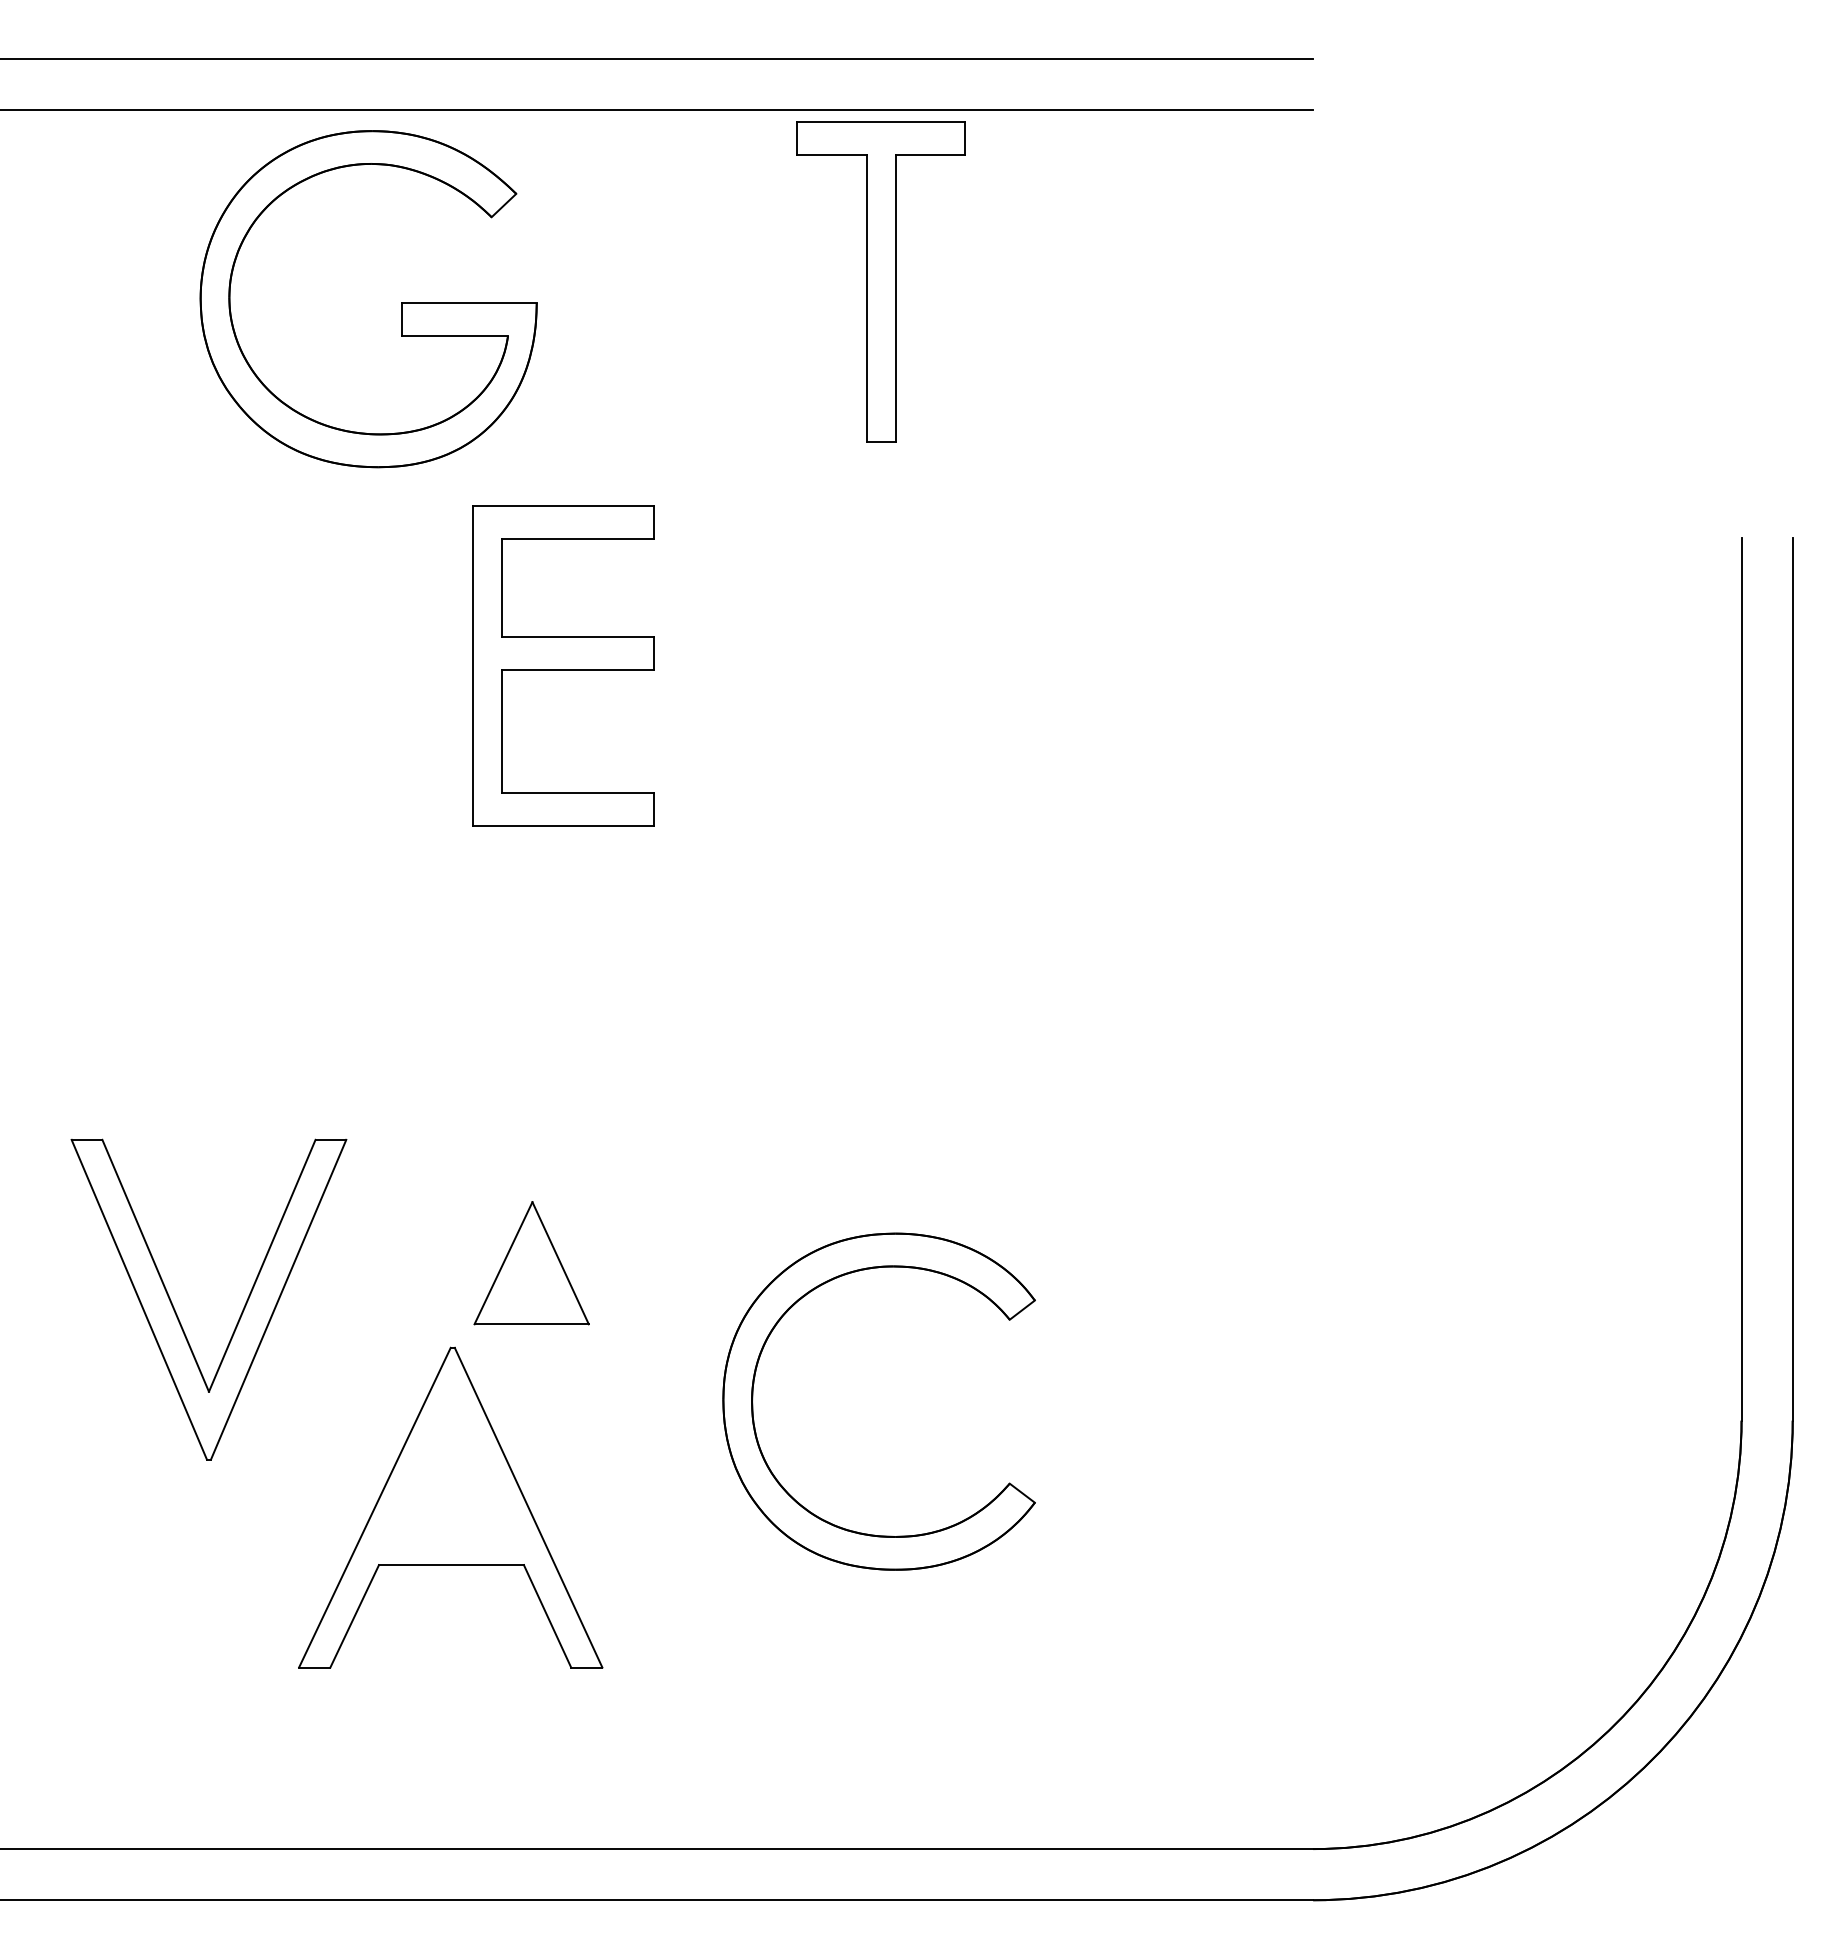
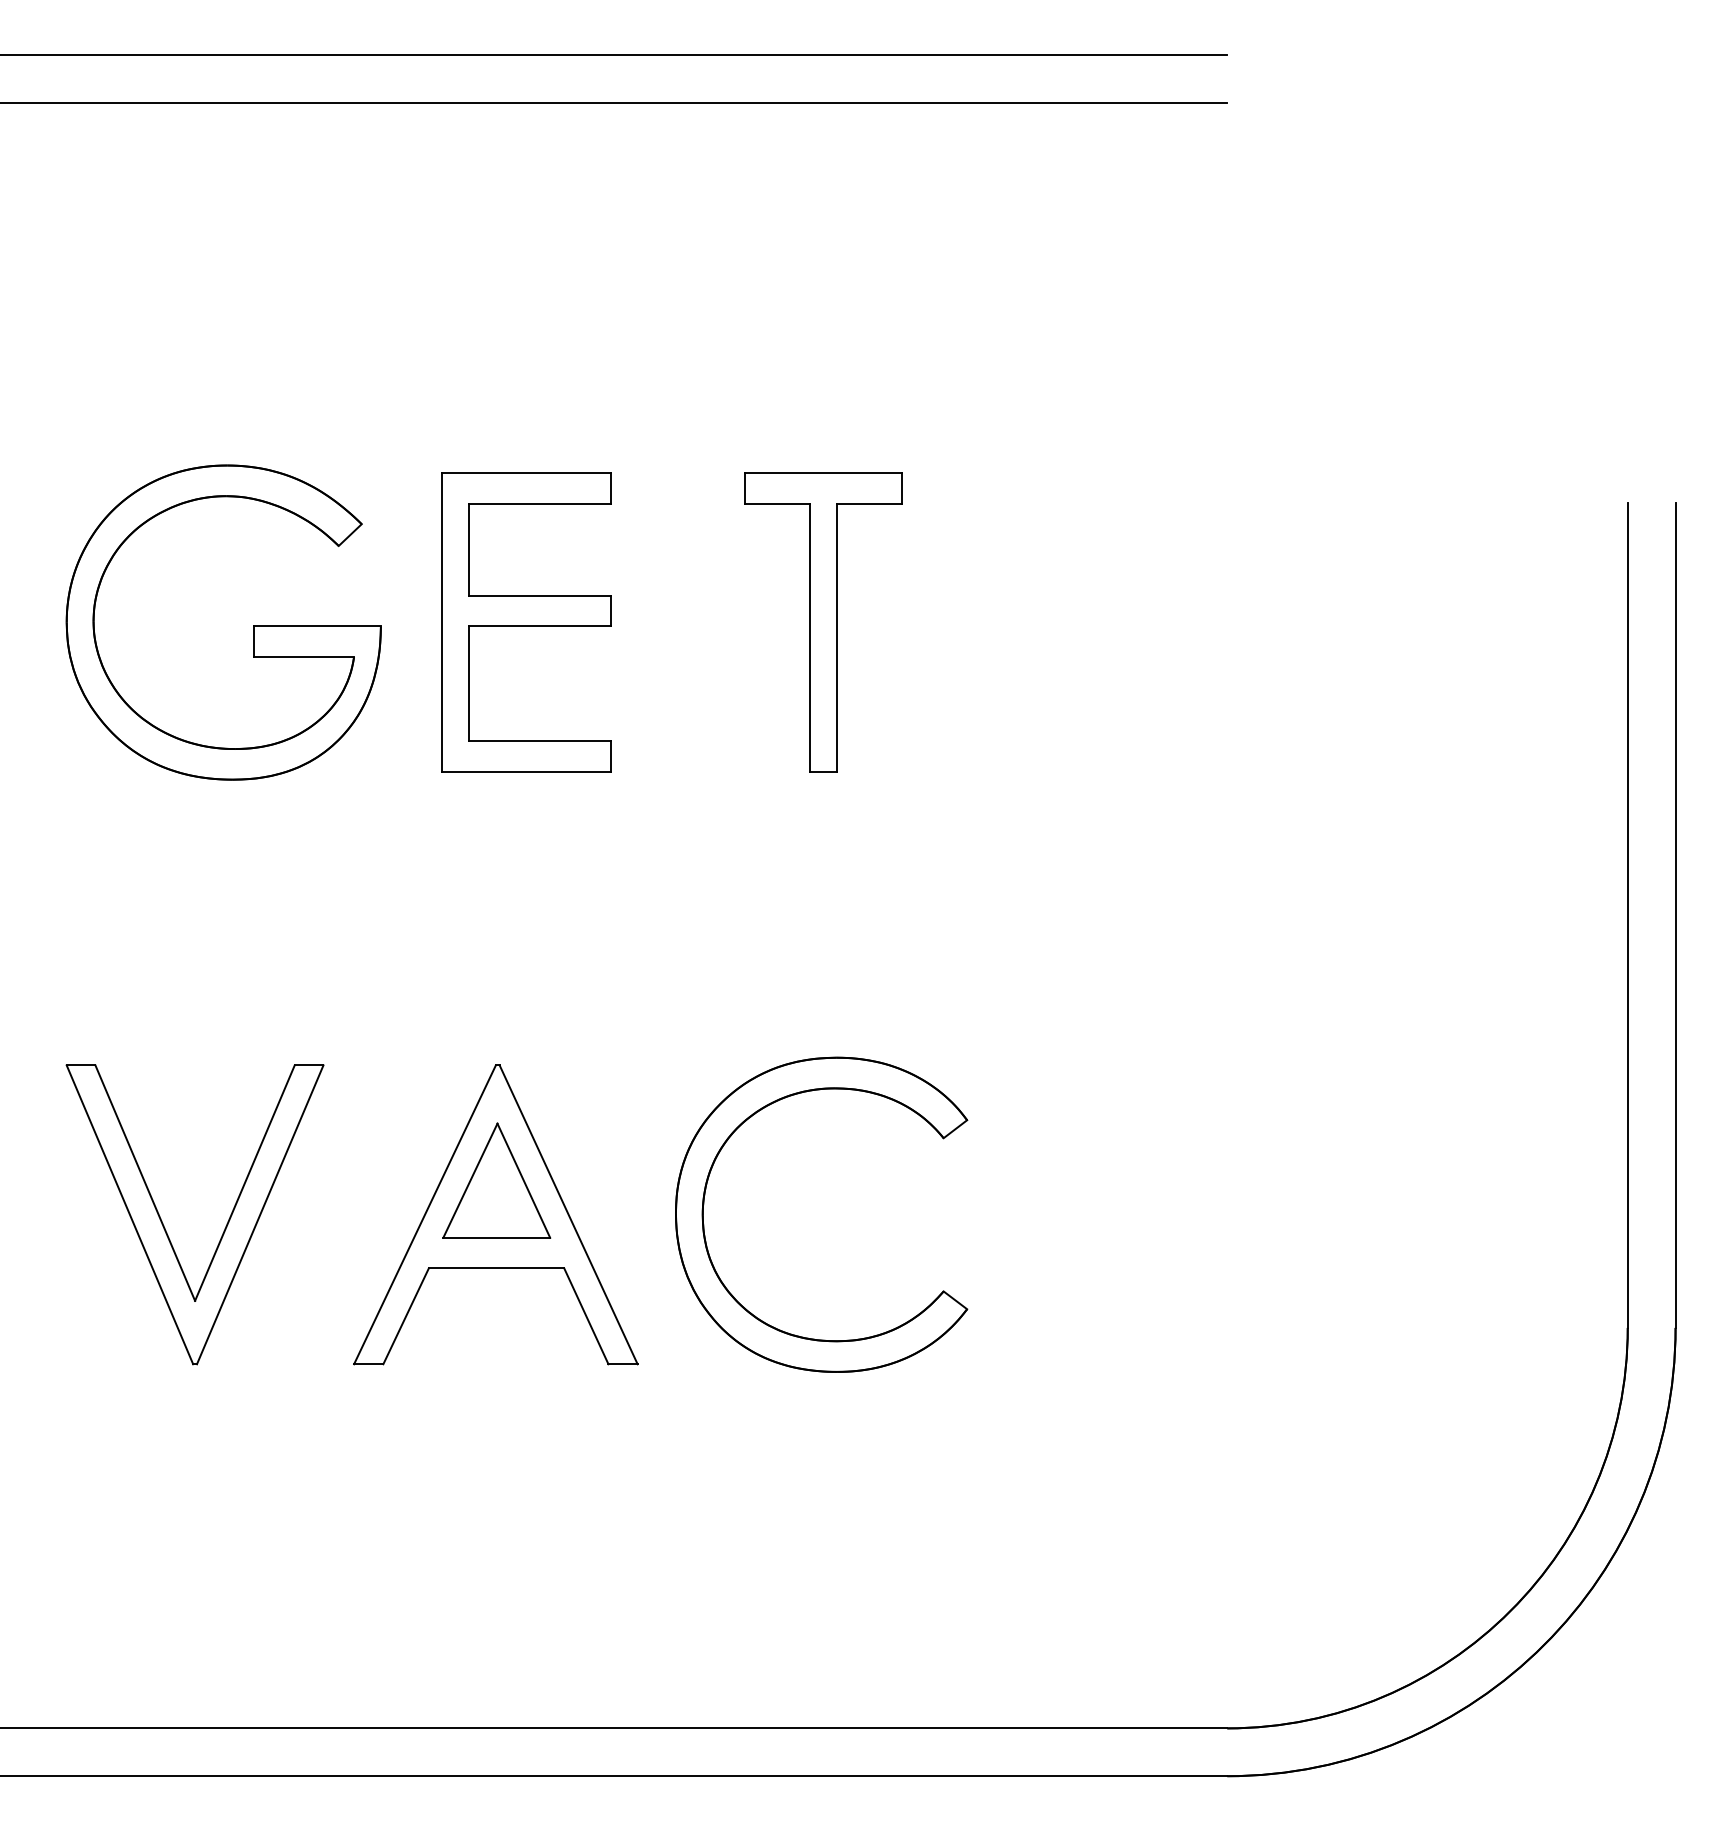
part: (880, 281) -> (822, 621), moved
part: (401, 302) -> (254, 625), moved
part: (753, 1403) -> (704, 1216), moved
part: (450, 1507) -> (495, 1214), moved

